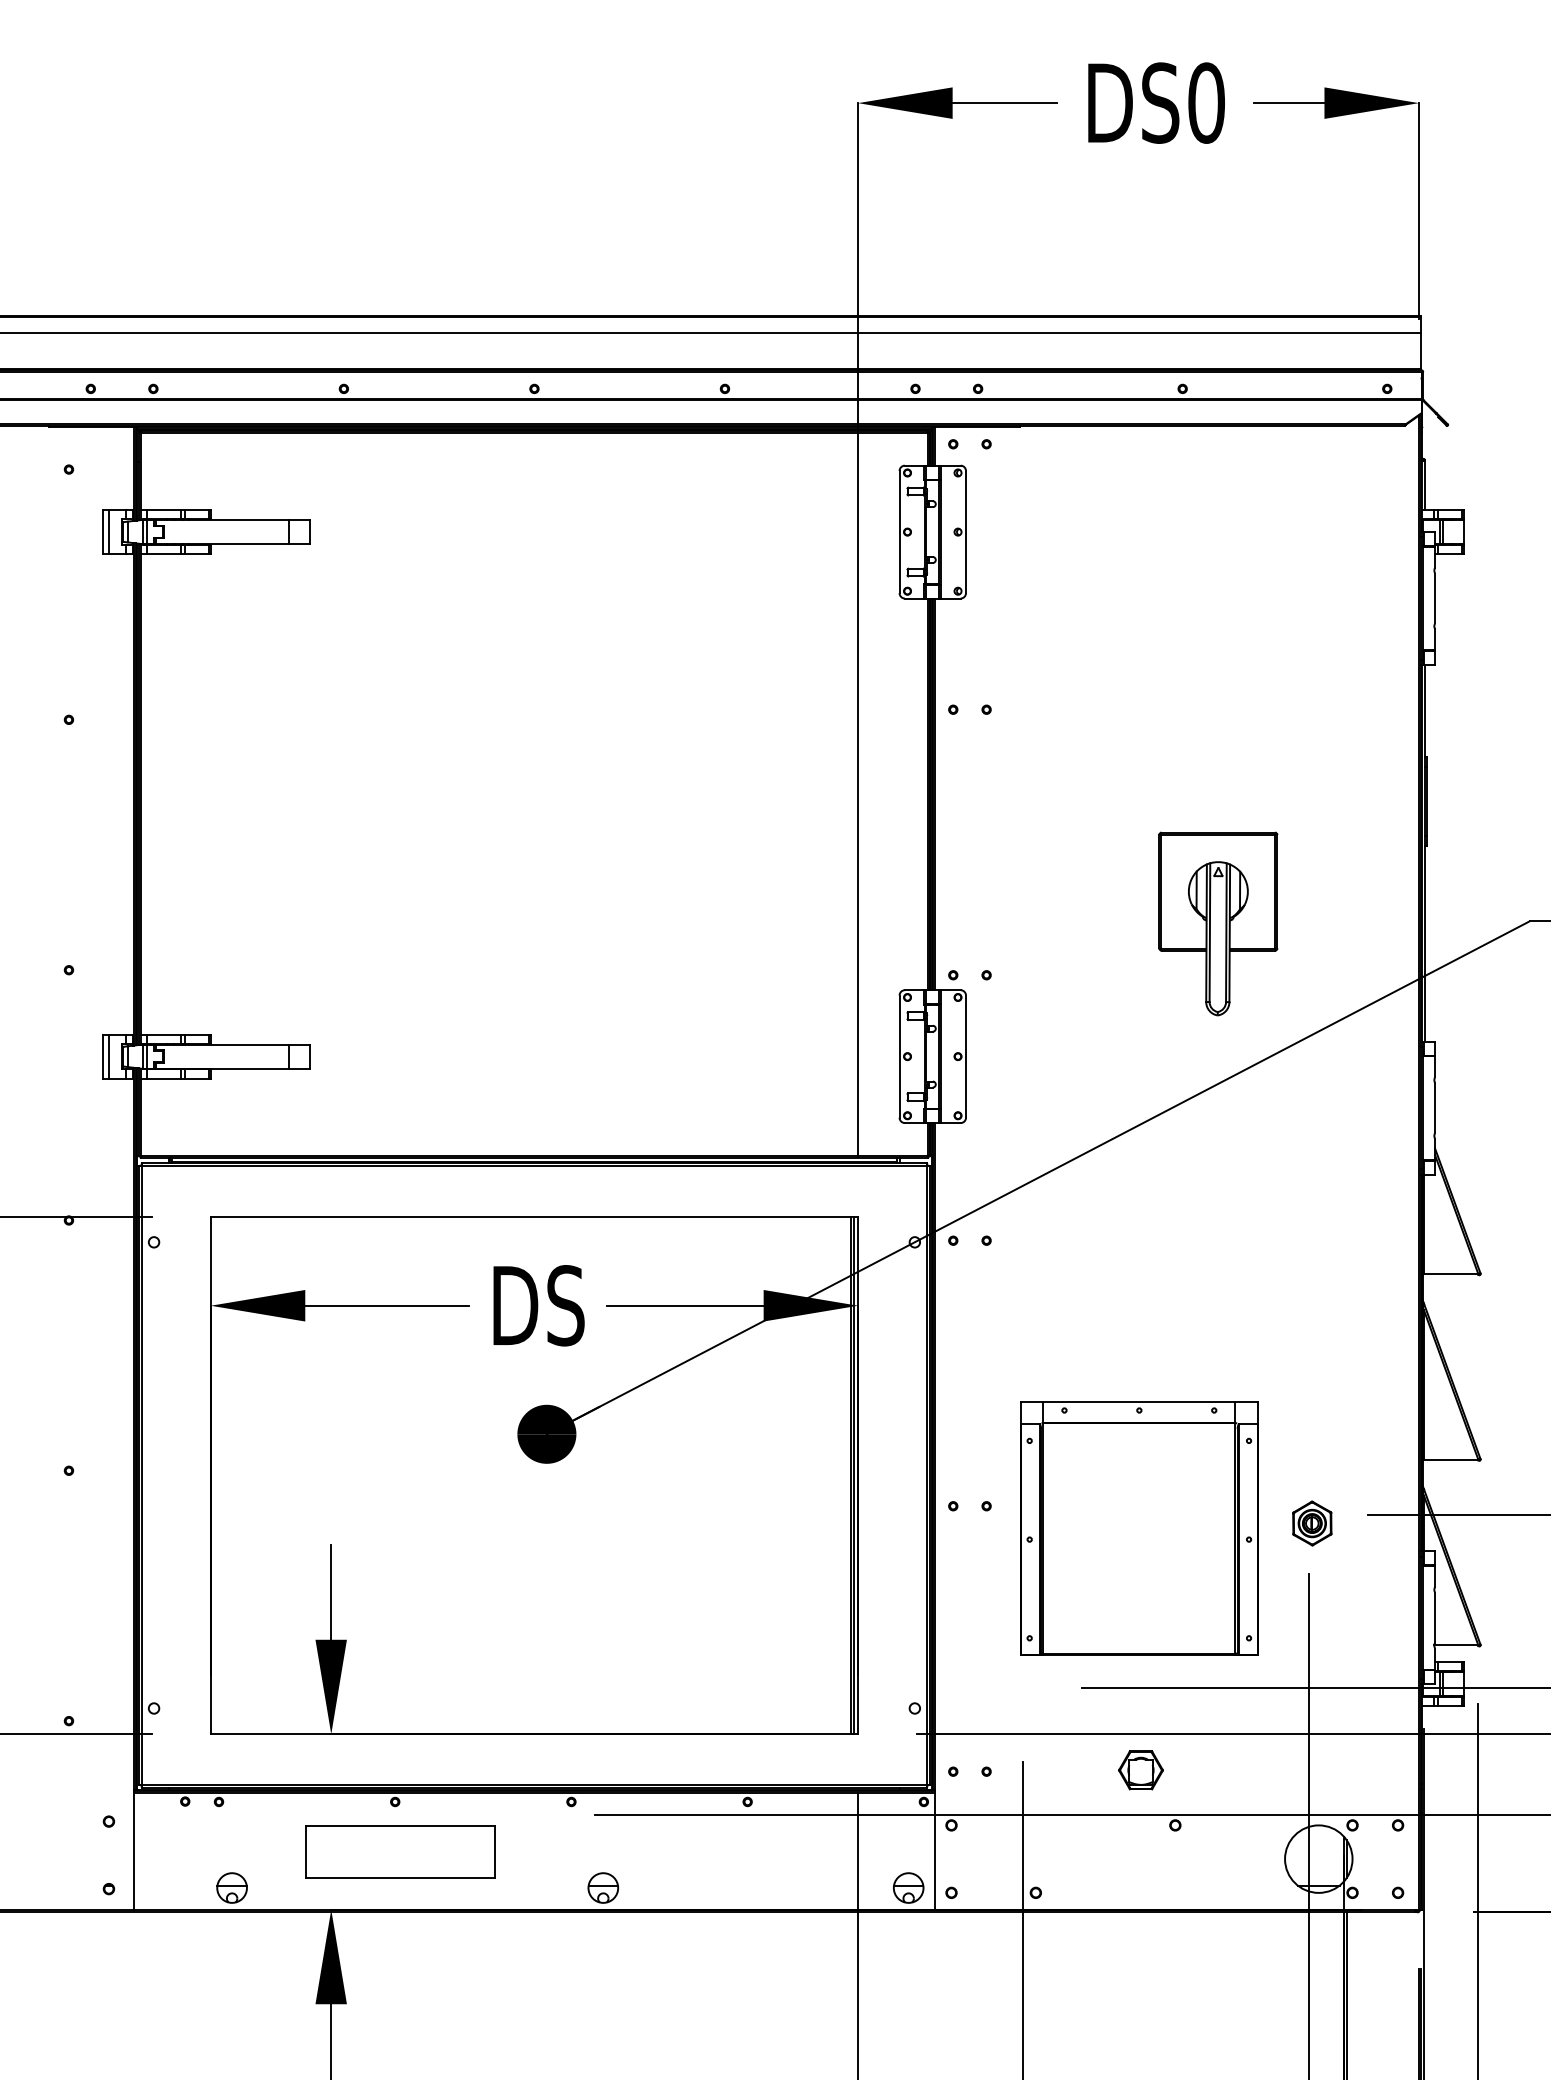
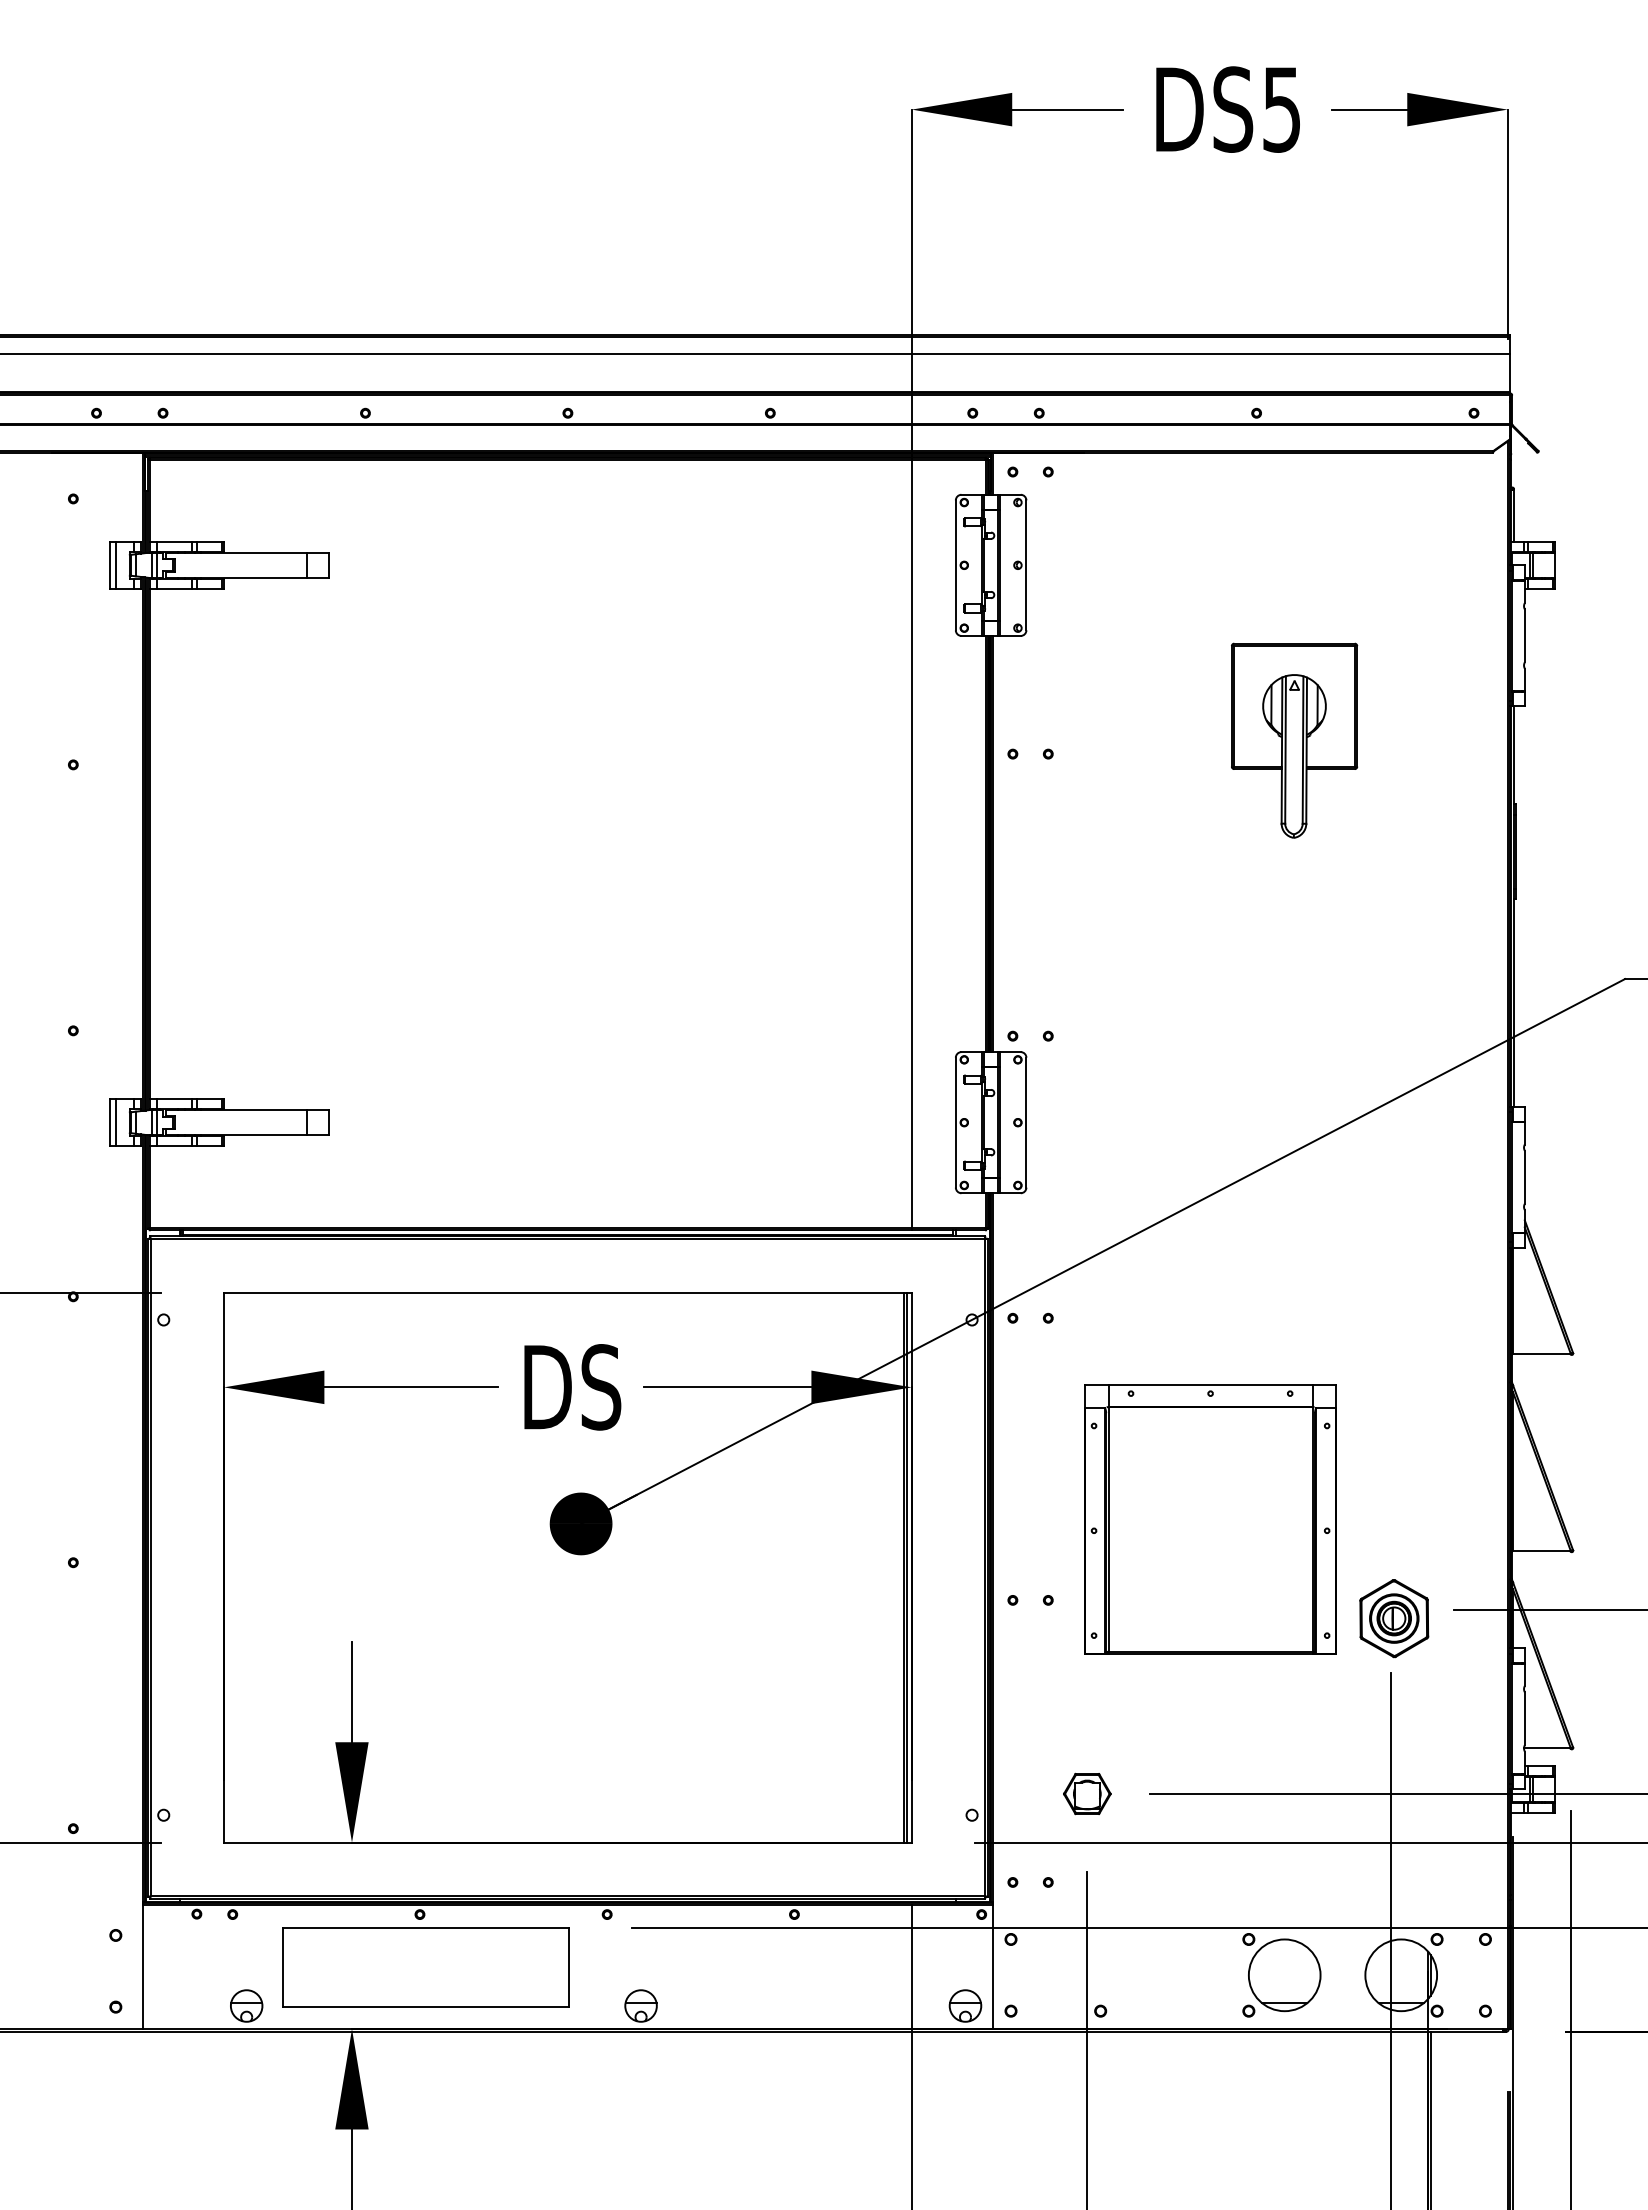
text: (1206, 103) -> (1281, 109), DS0 -> DS5
part: (1218, 923) -> (1294, 740), moved
part: (1312, 1523) -> (1394, 1618), size x1.67
part: (1139, 1528) -> (1210, 1519), moved
part: (1141, 1769) -> (1087, 1793), moved
part: (400, 1851) -> (425, 1967), size x1.43
part: (1206, 1861) -> (1281, 1977), added

